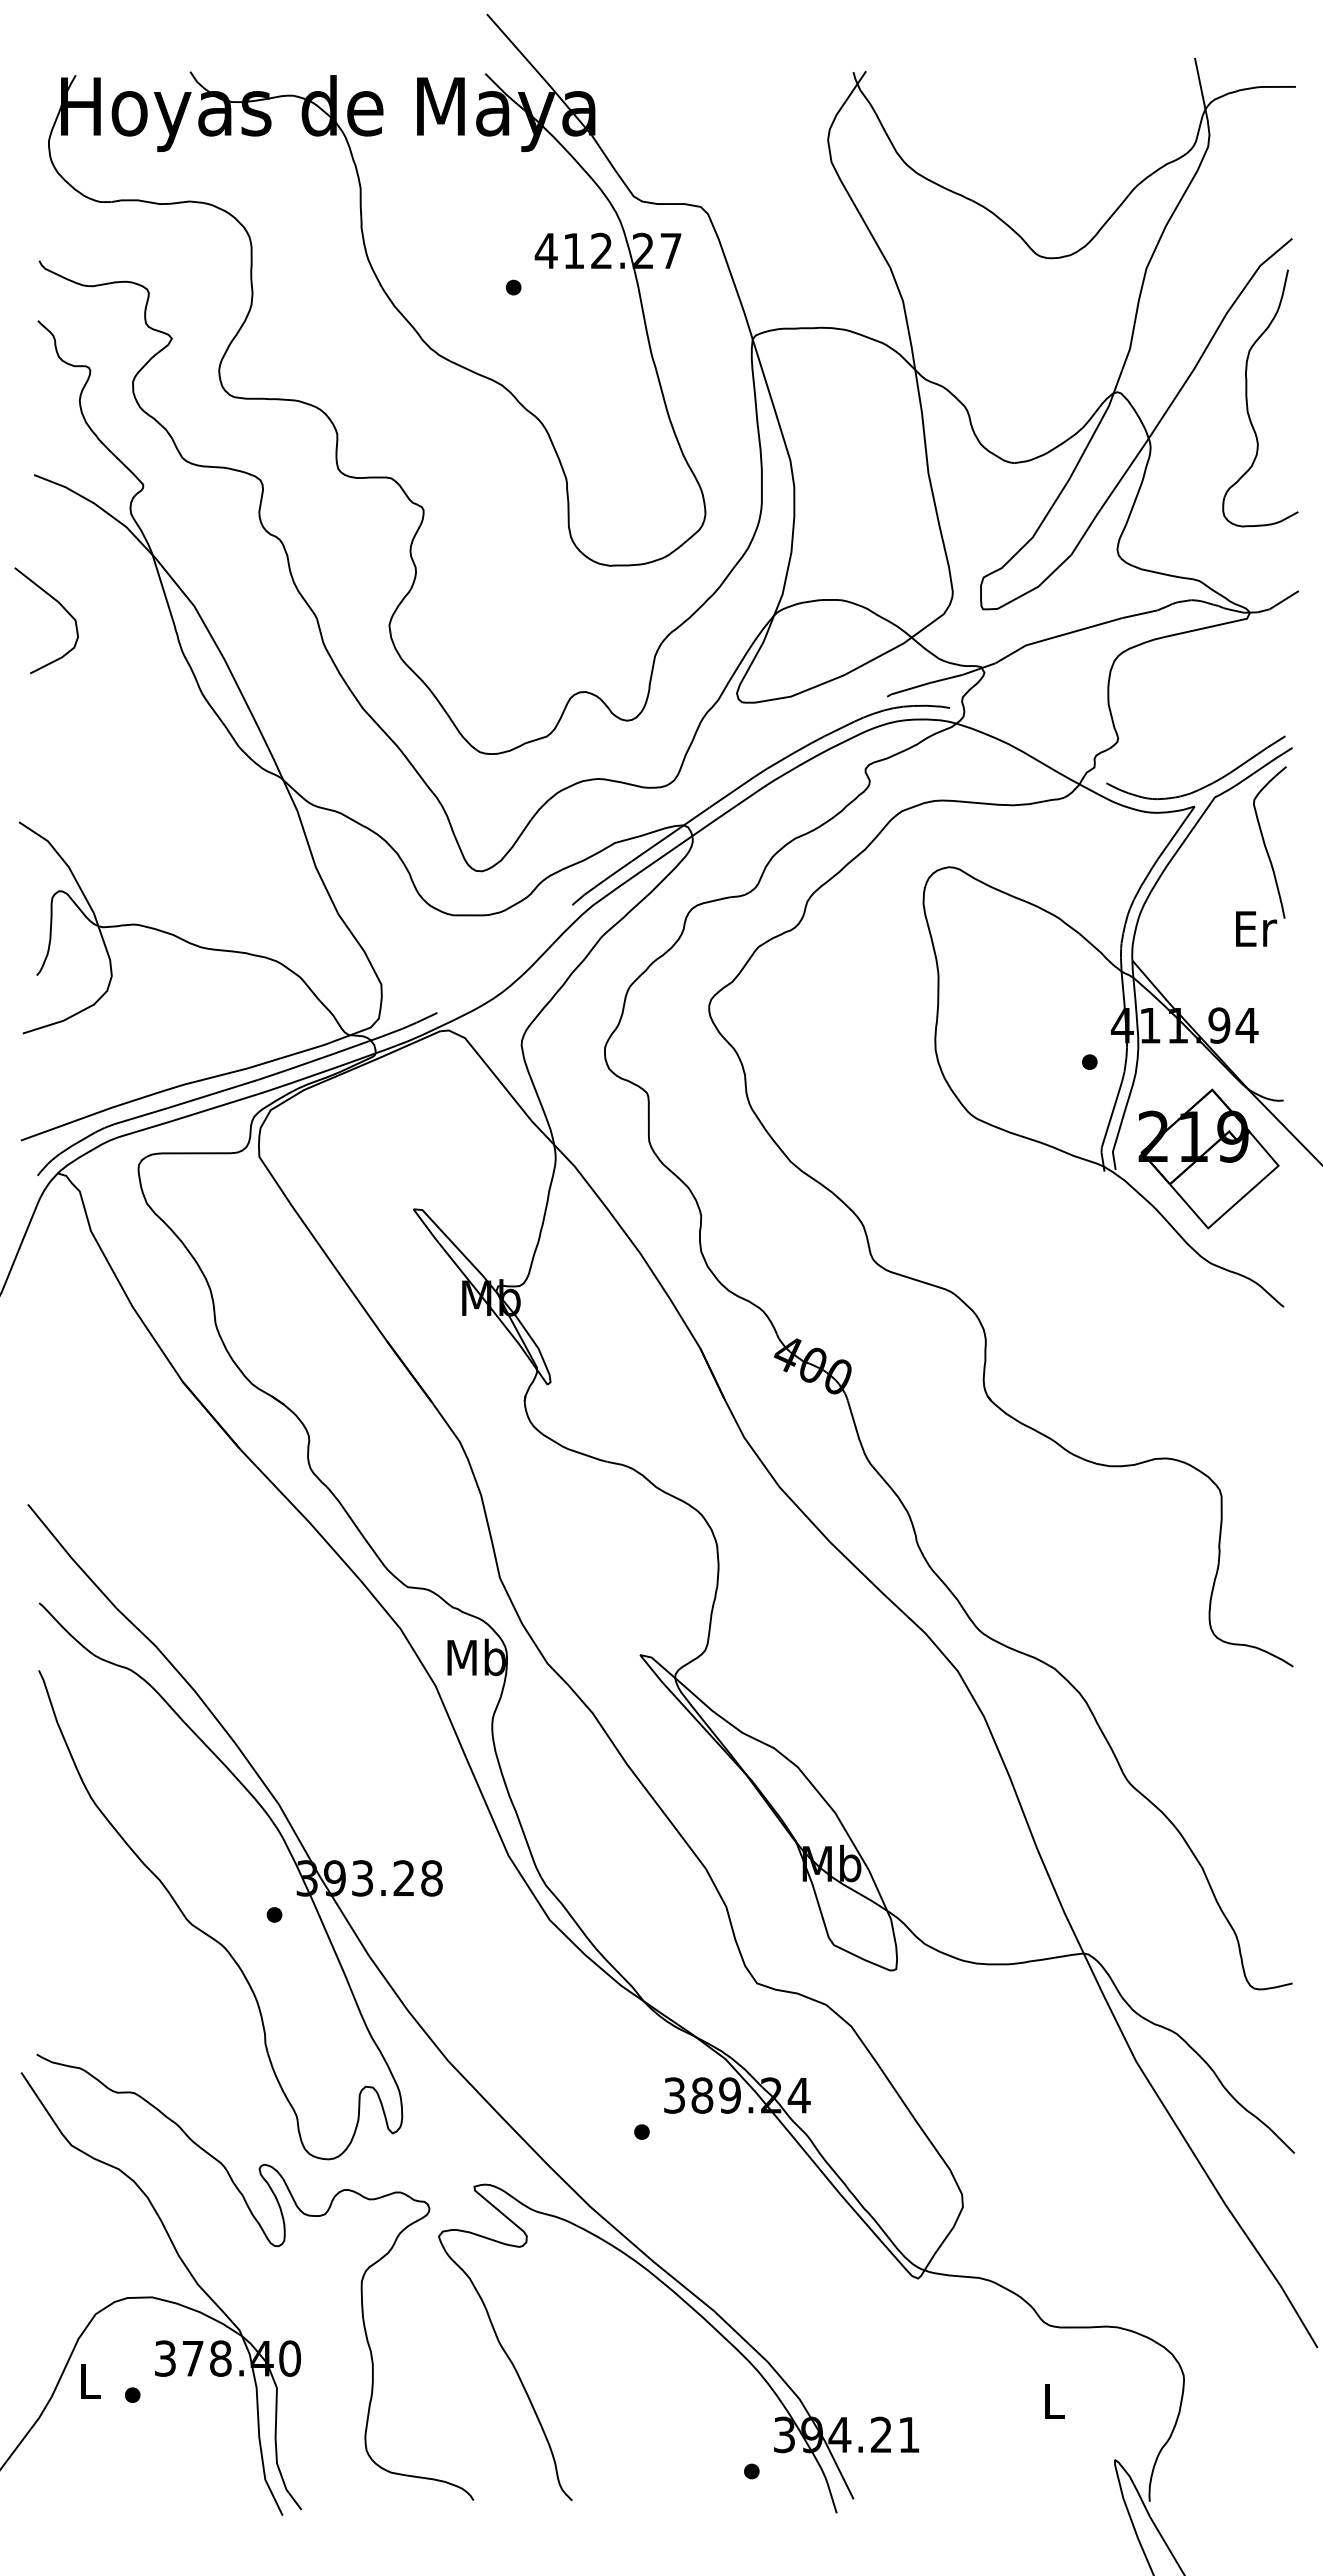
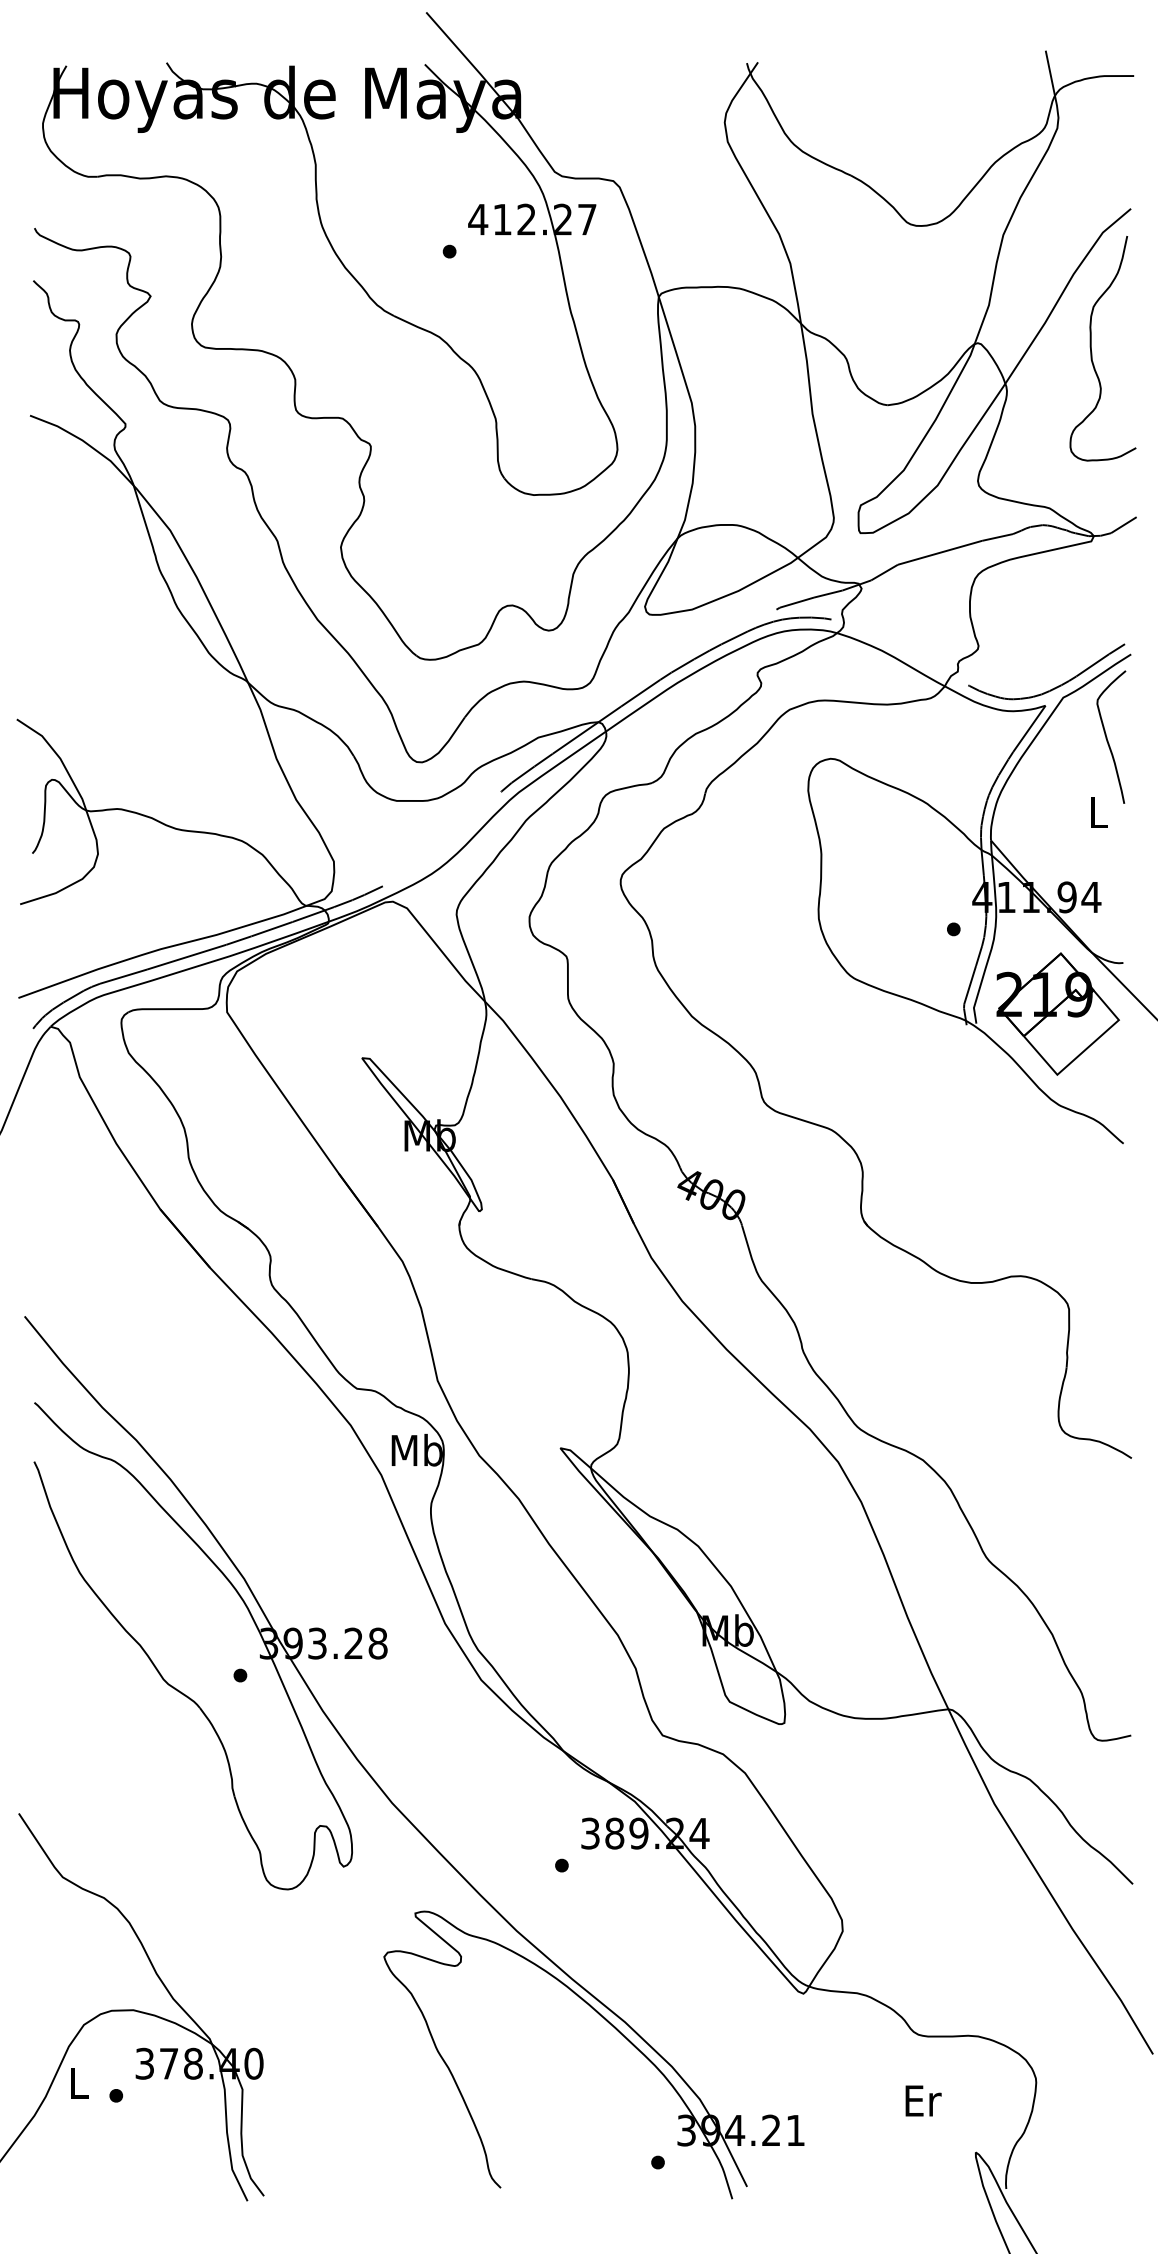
curve: (60, 605) -> (53, 529), removed
text: (1256, 928) -> (1099, 812), Er -> L
part: (273, 2246) -> (239, 1965), removed
text: (1054, 2400) -> (922, 2100), L -> Er

